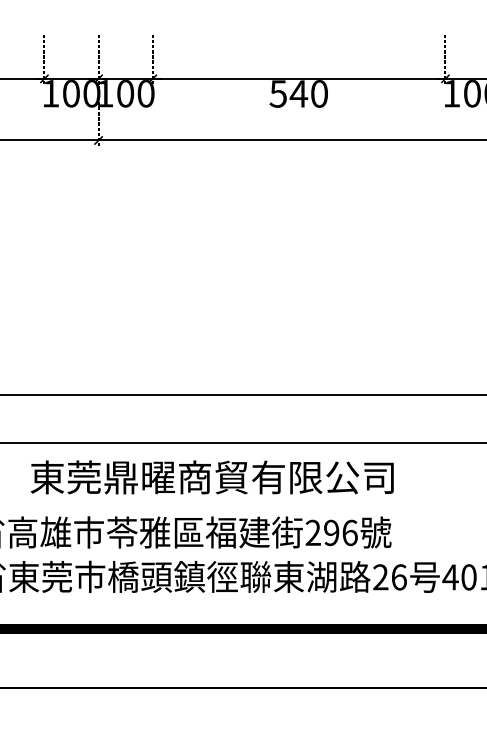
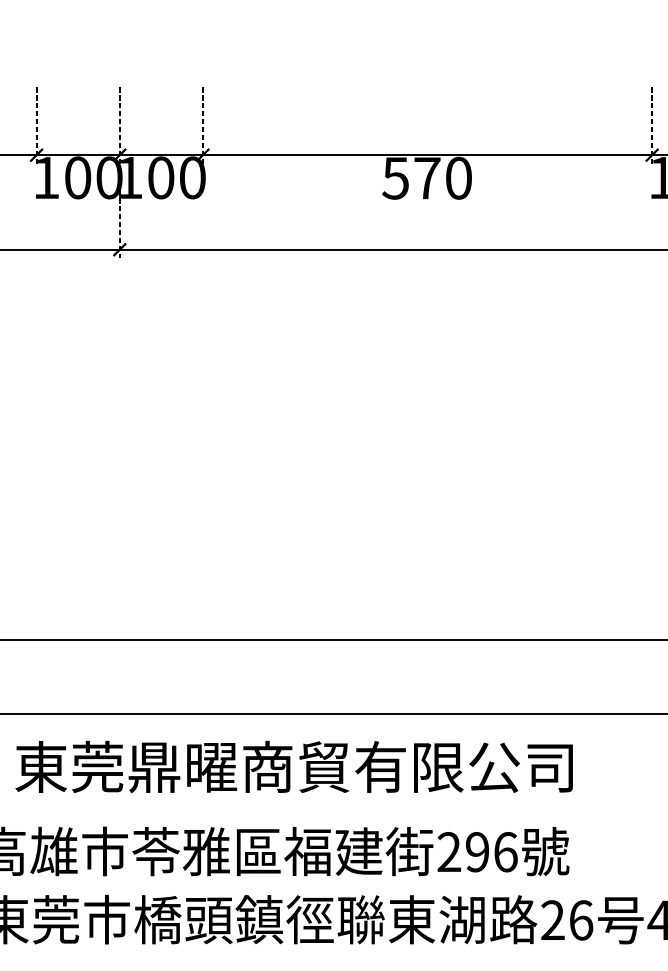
text: (298, 93) -> (426, 177), 540 -> 570

